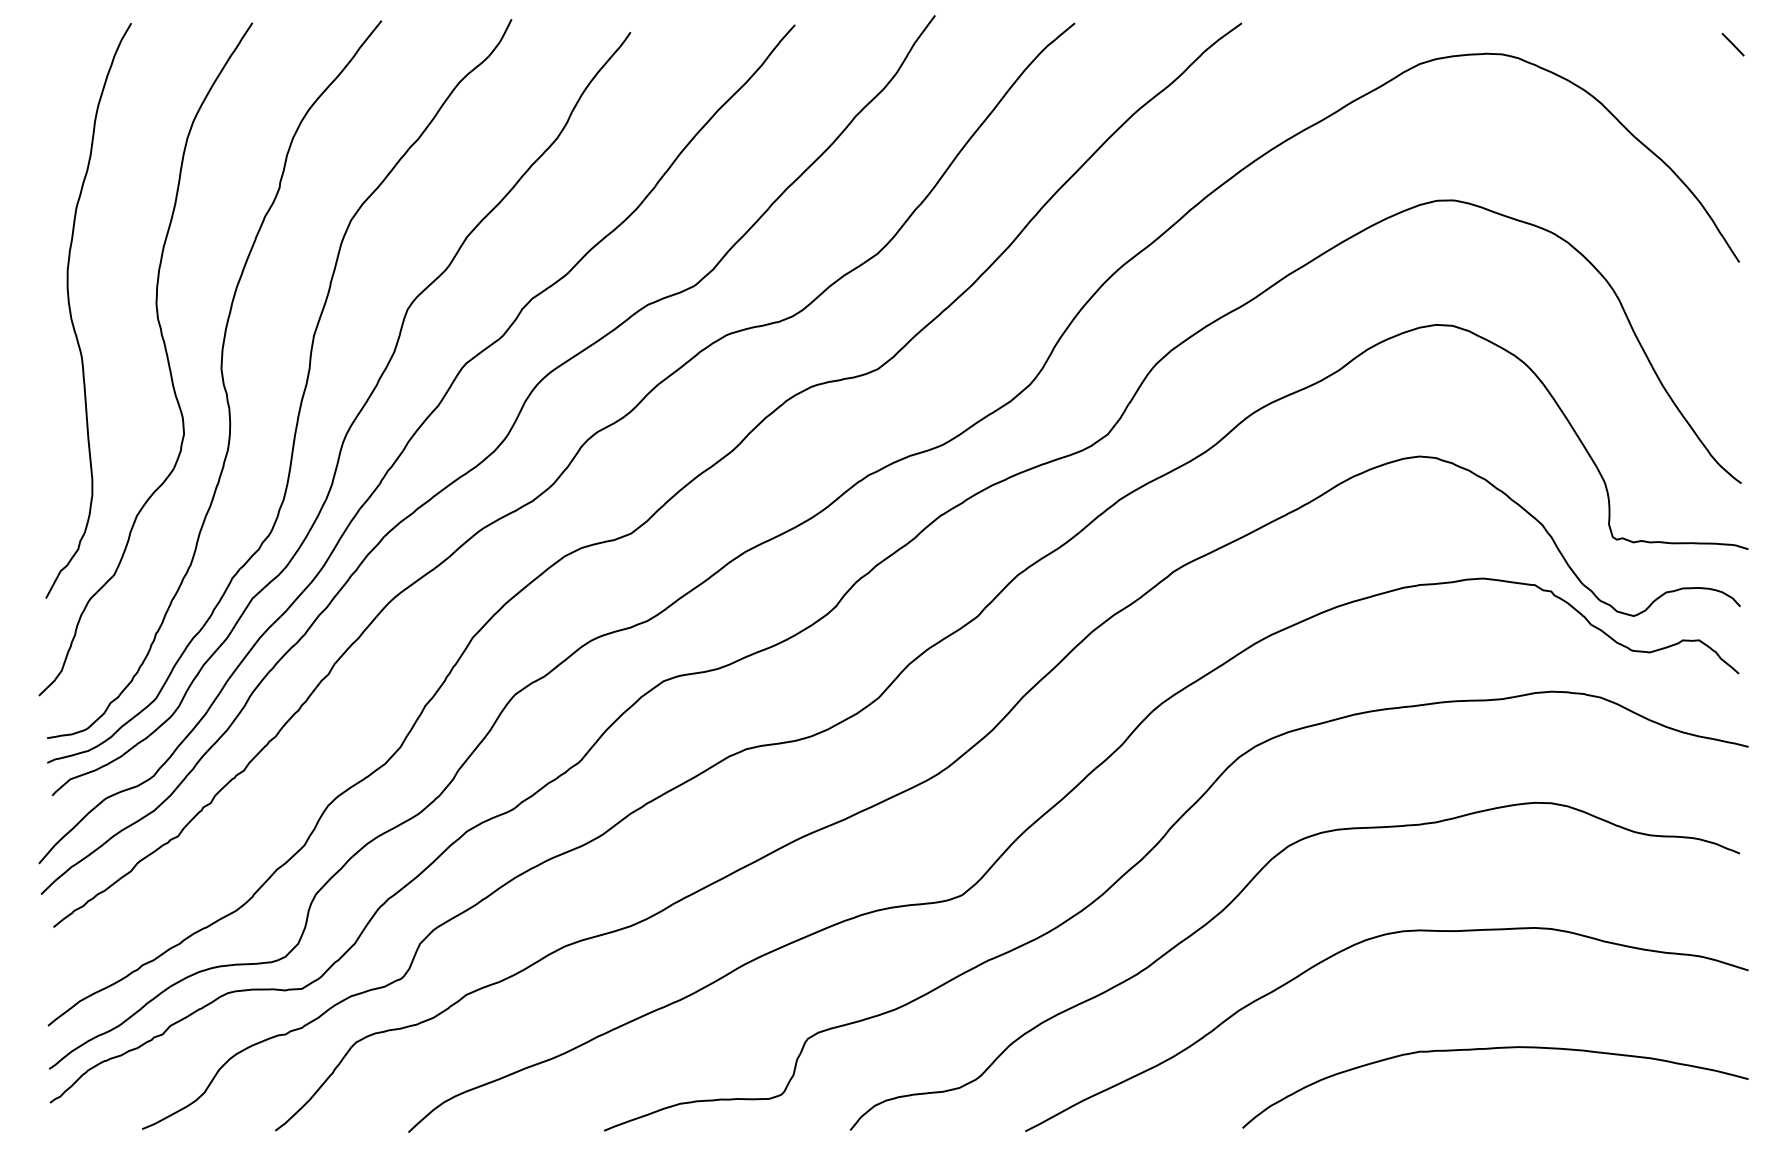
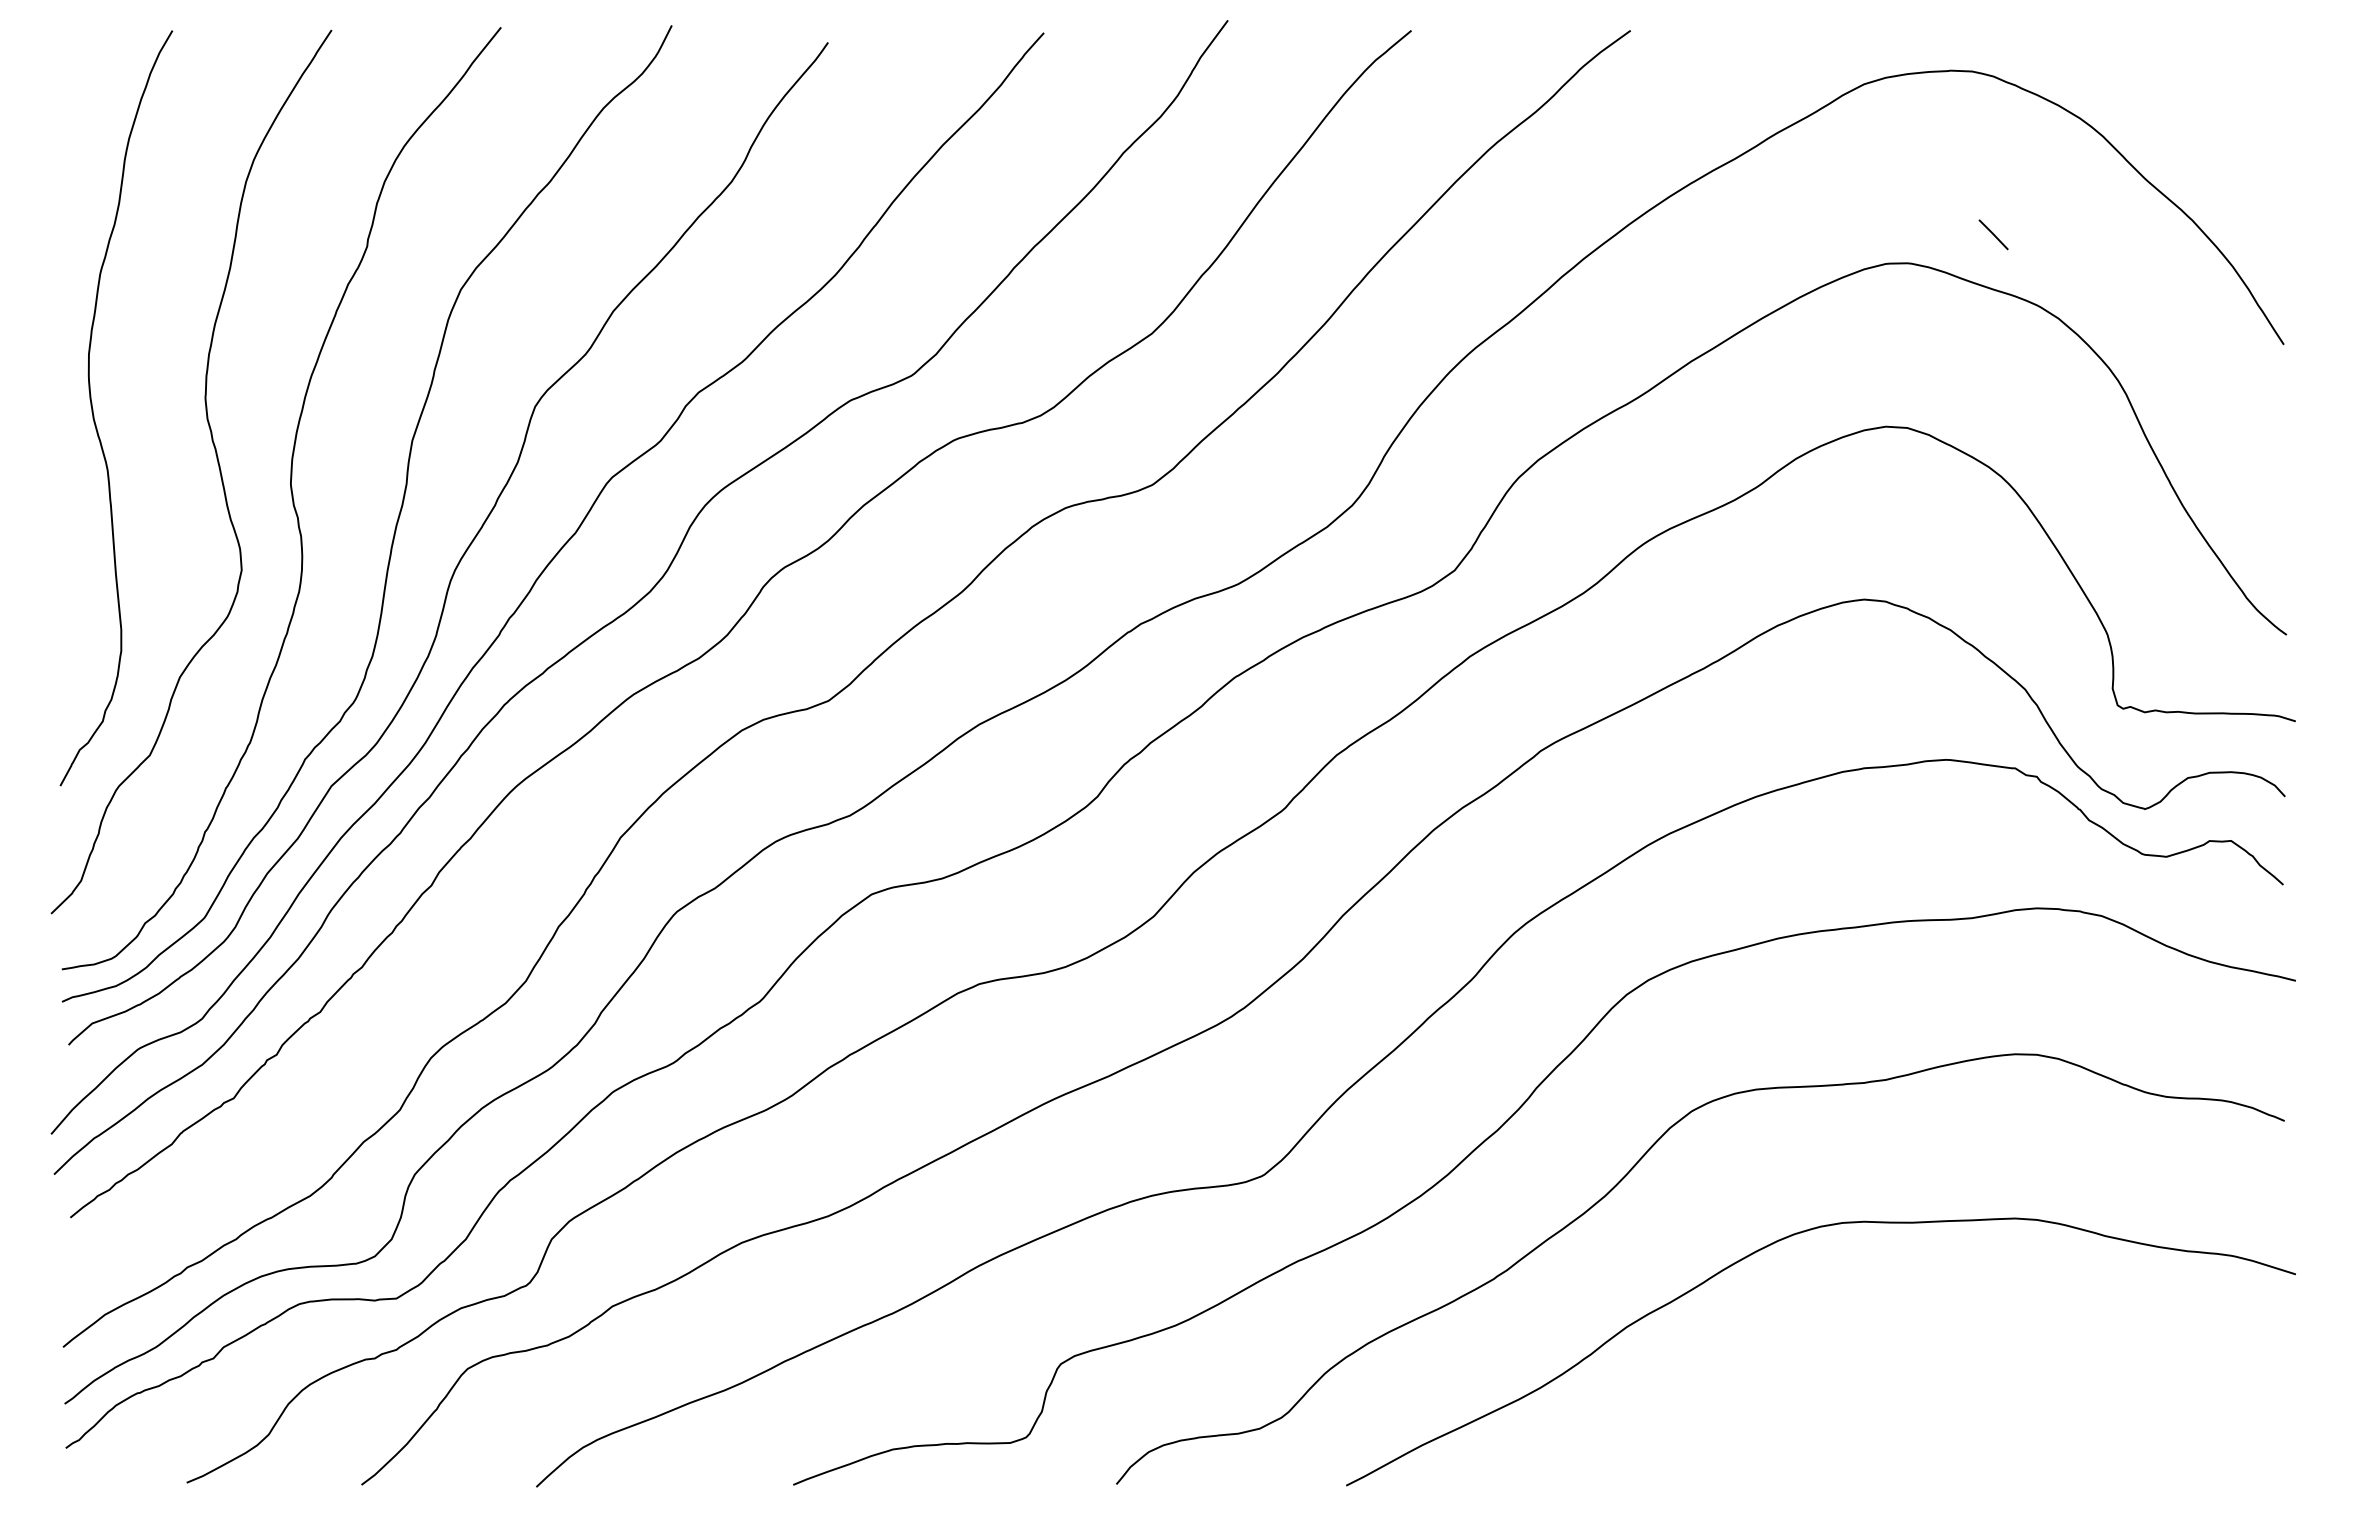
line: (1732, 44) -> (1993, 234), moved
curve: (1495, 1049) -> (1963, 1377), removed

